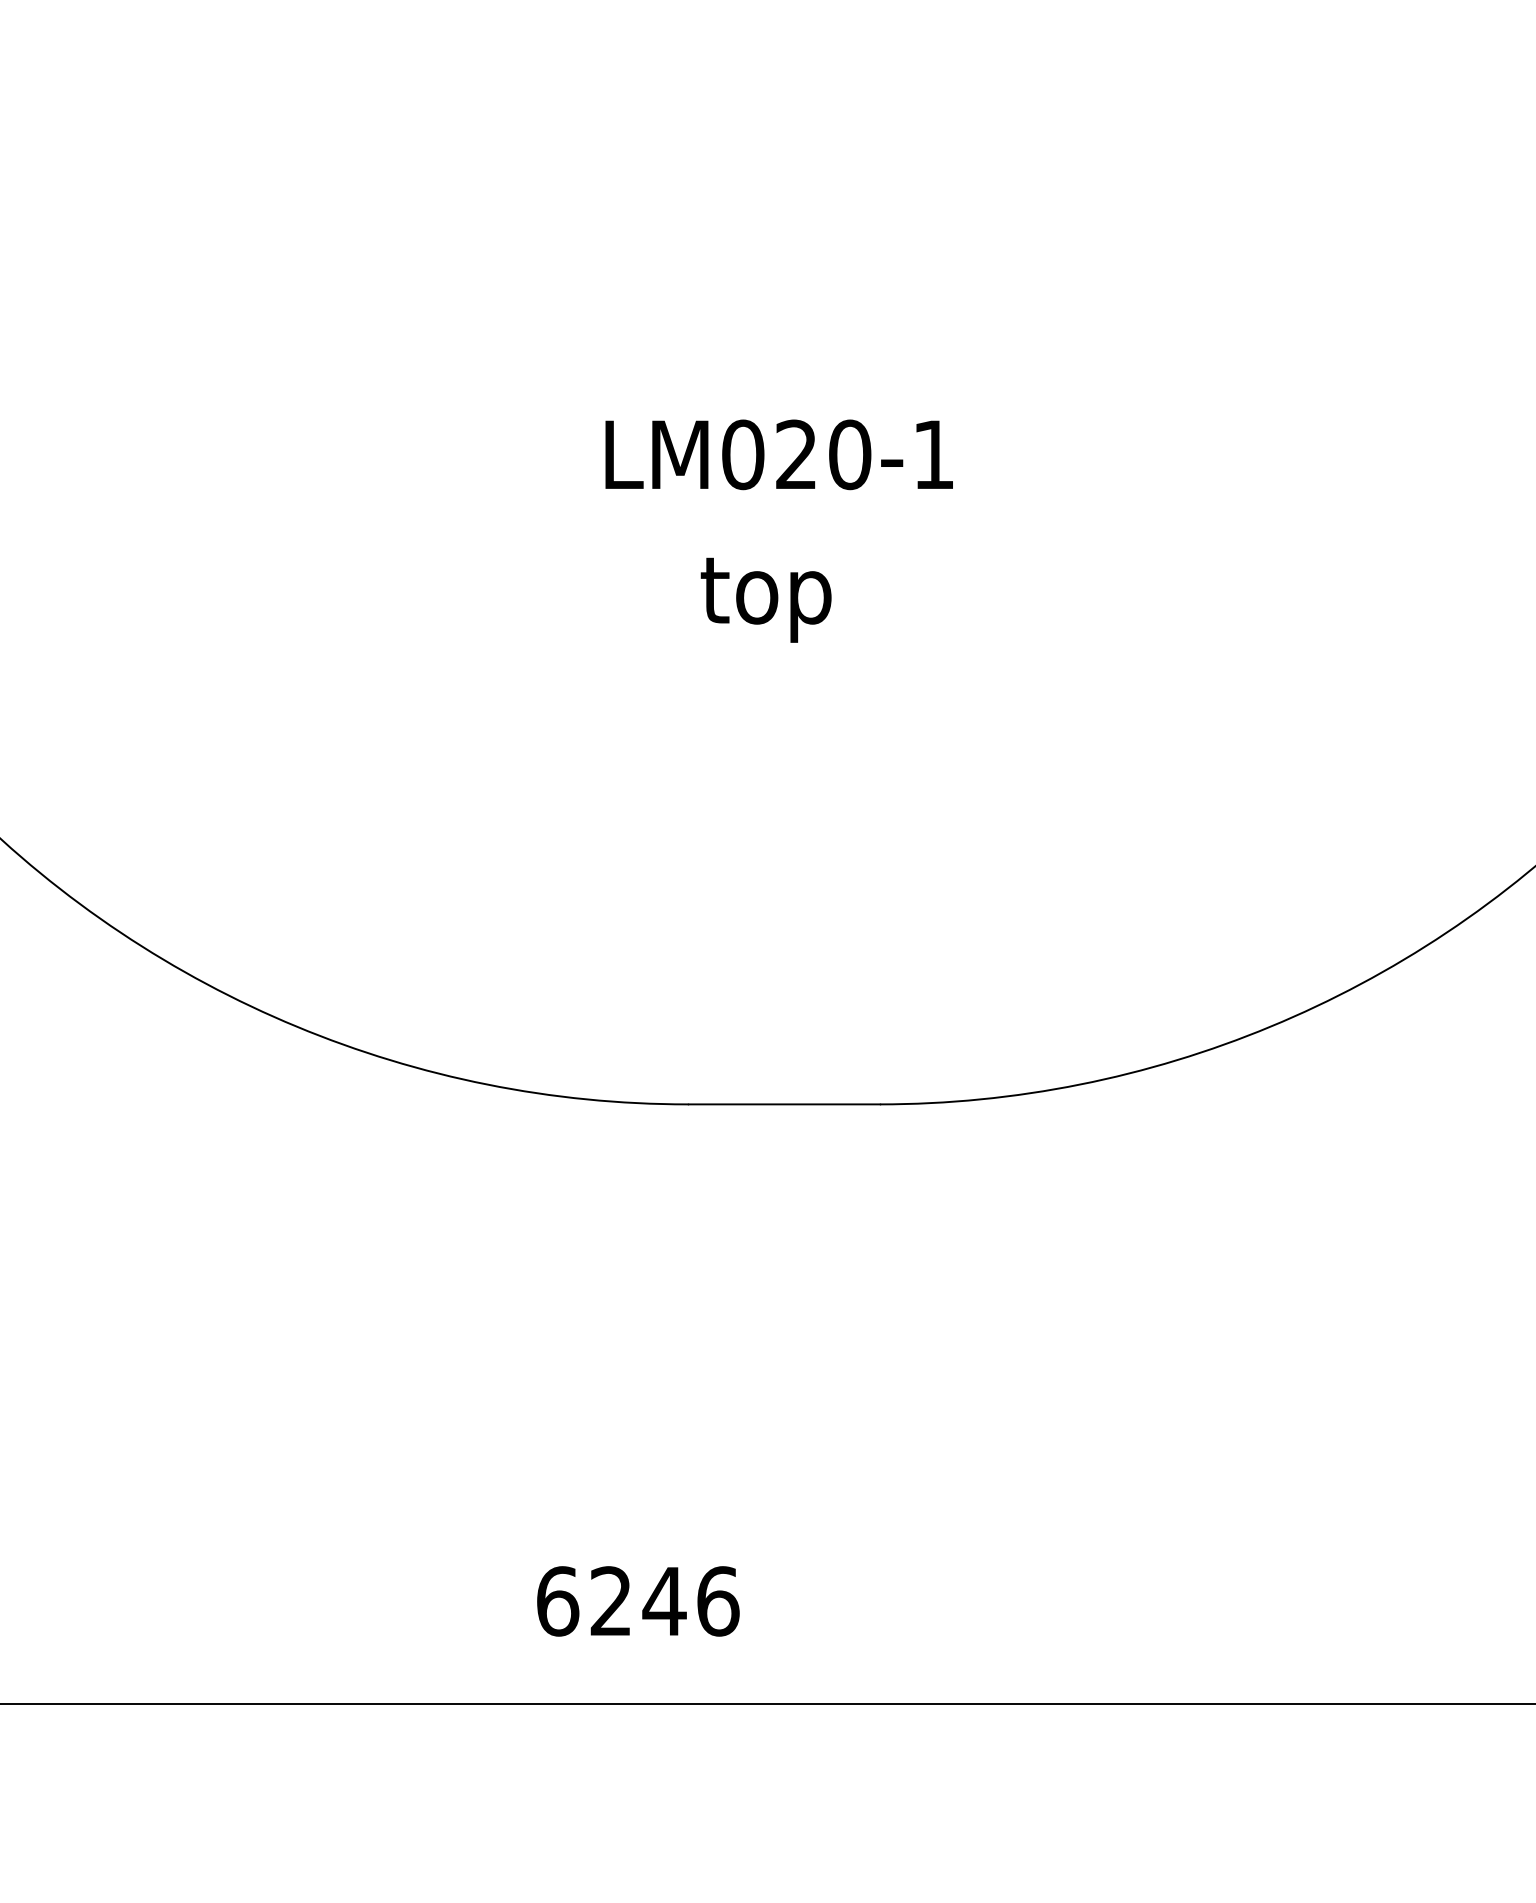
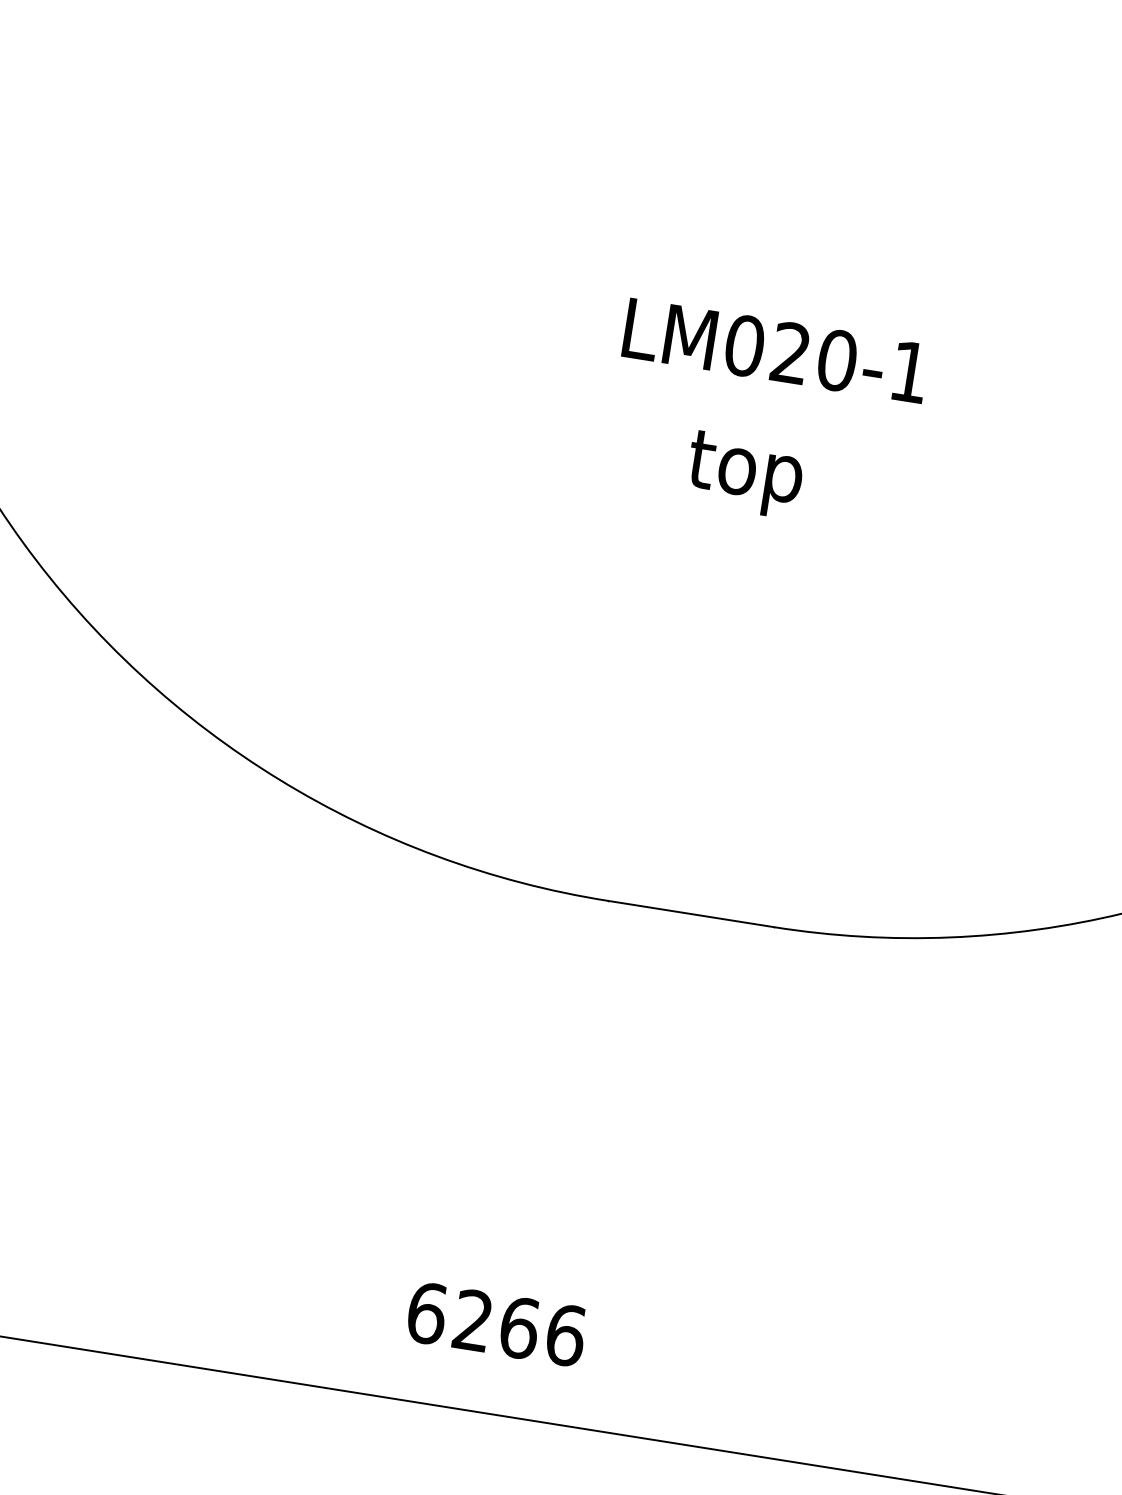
text: (664, 1601) -> (519, 1328), 6246 -> 6266

